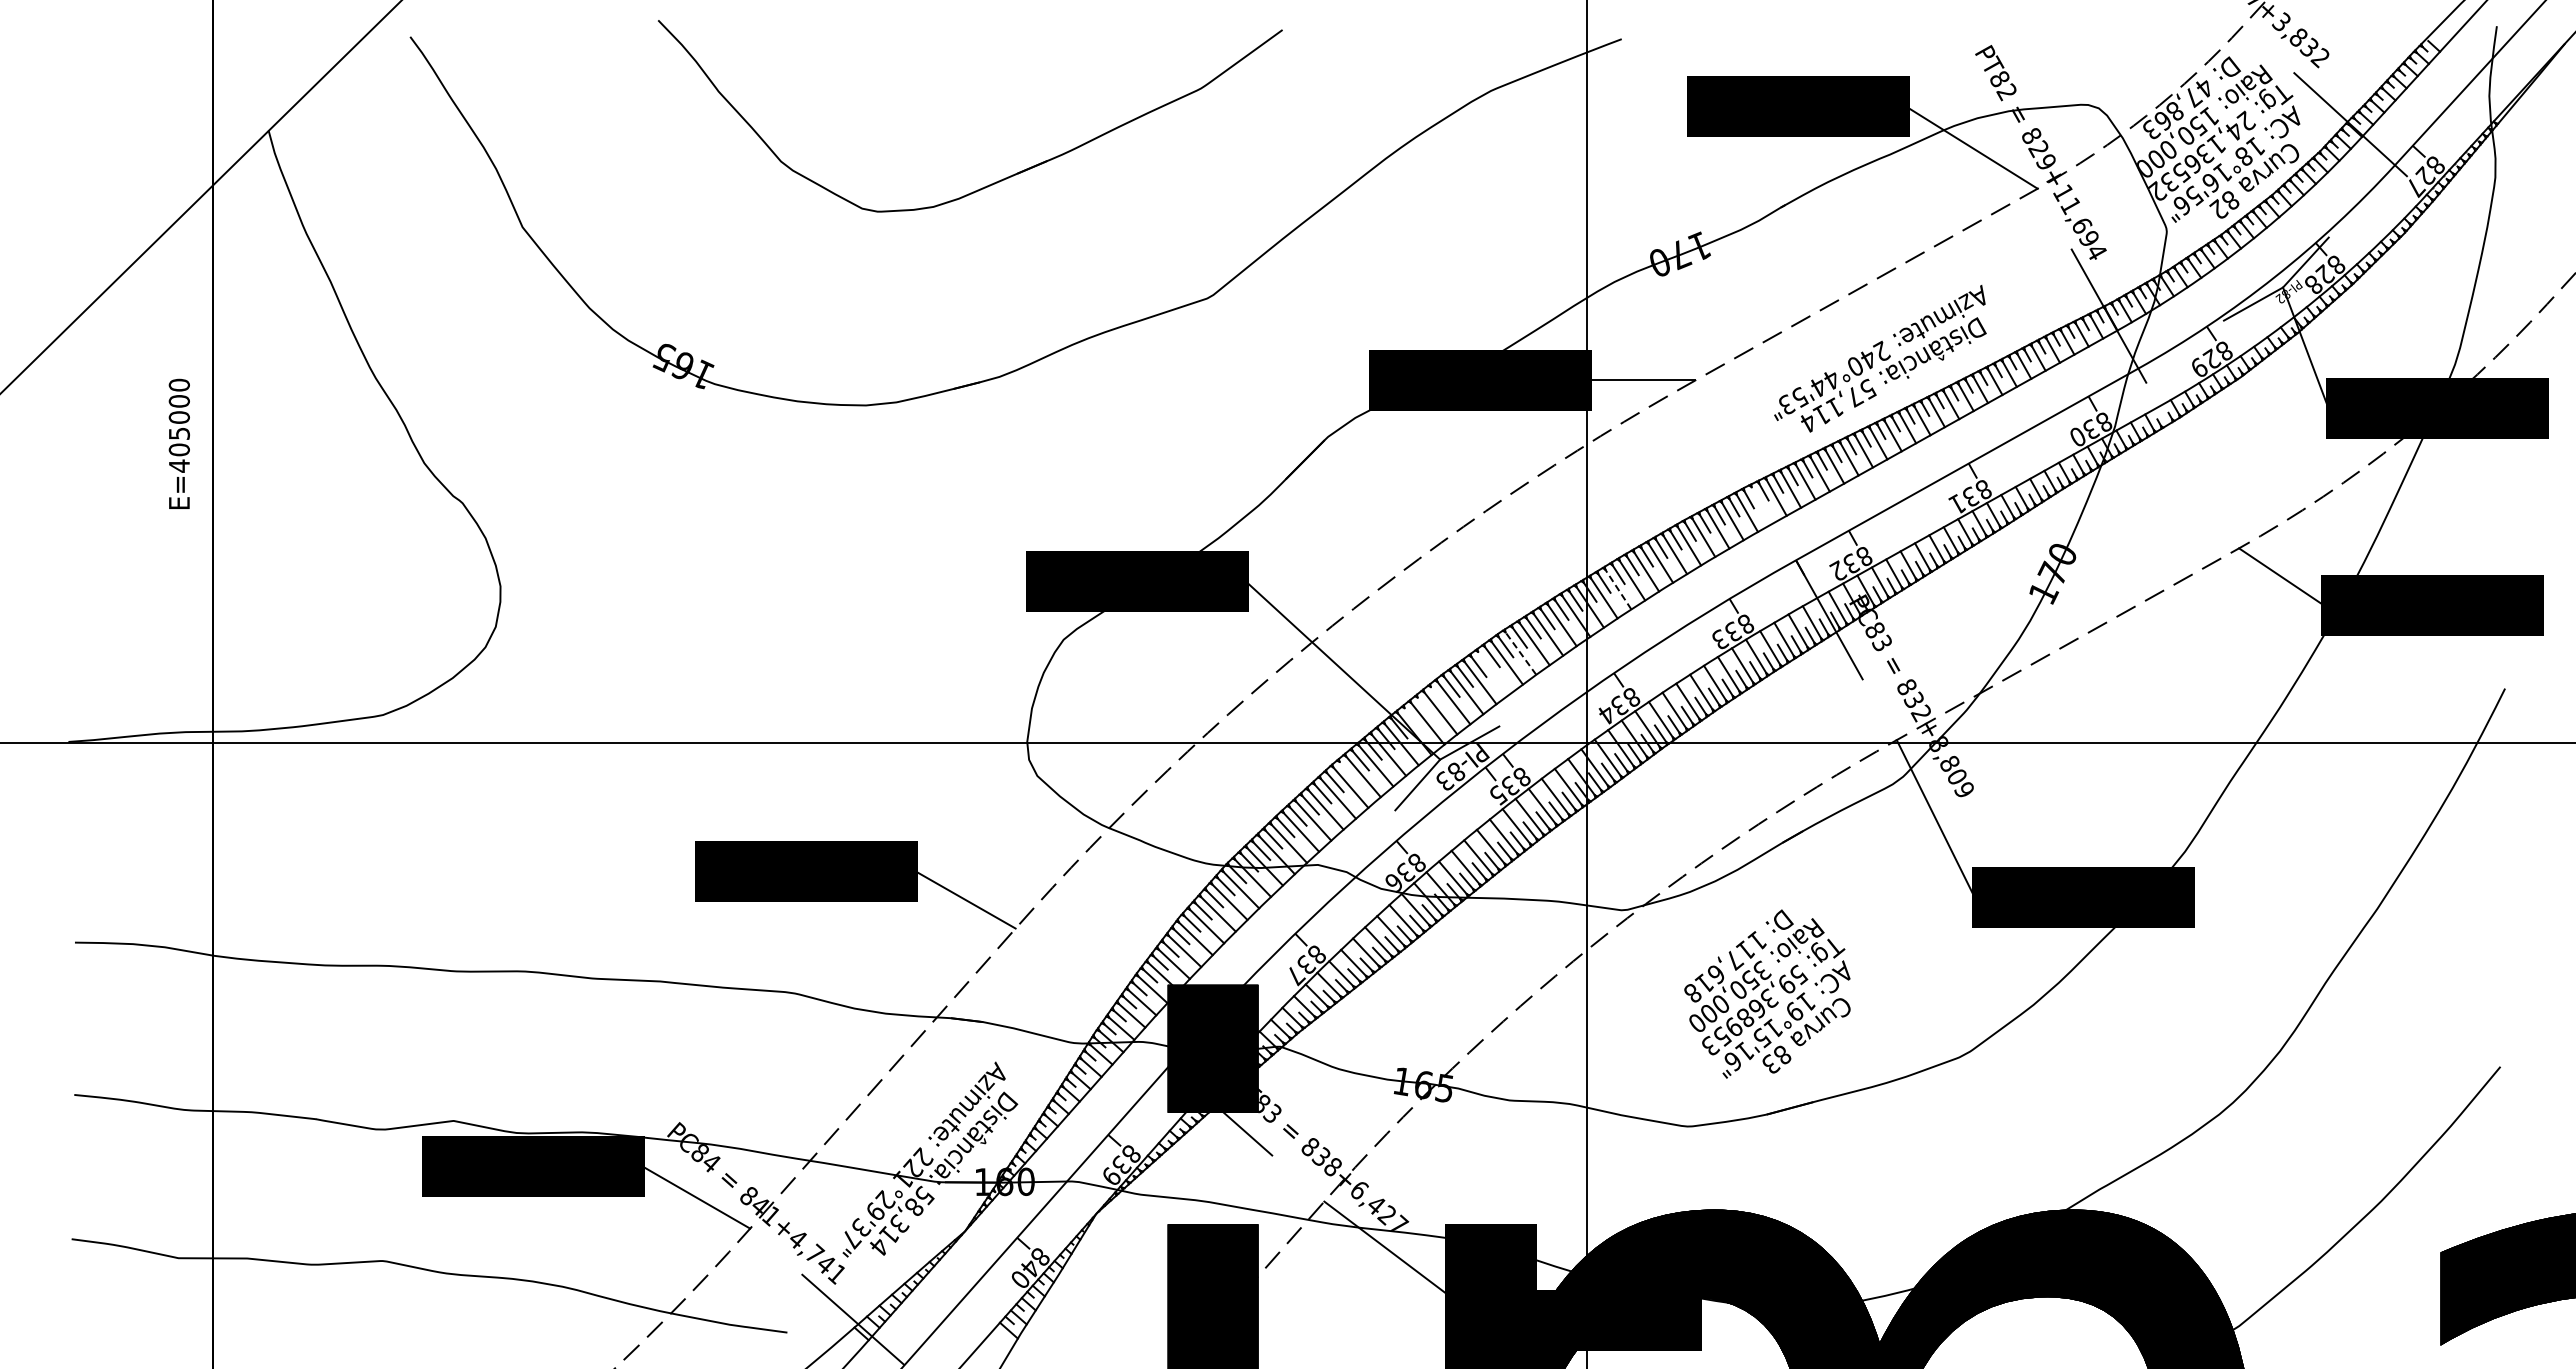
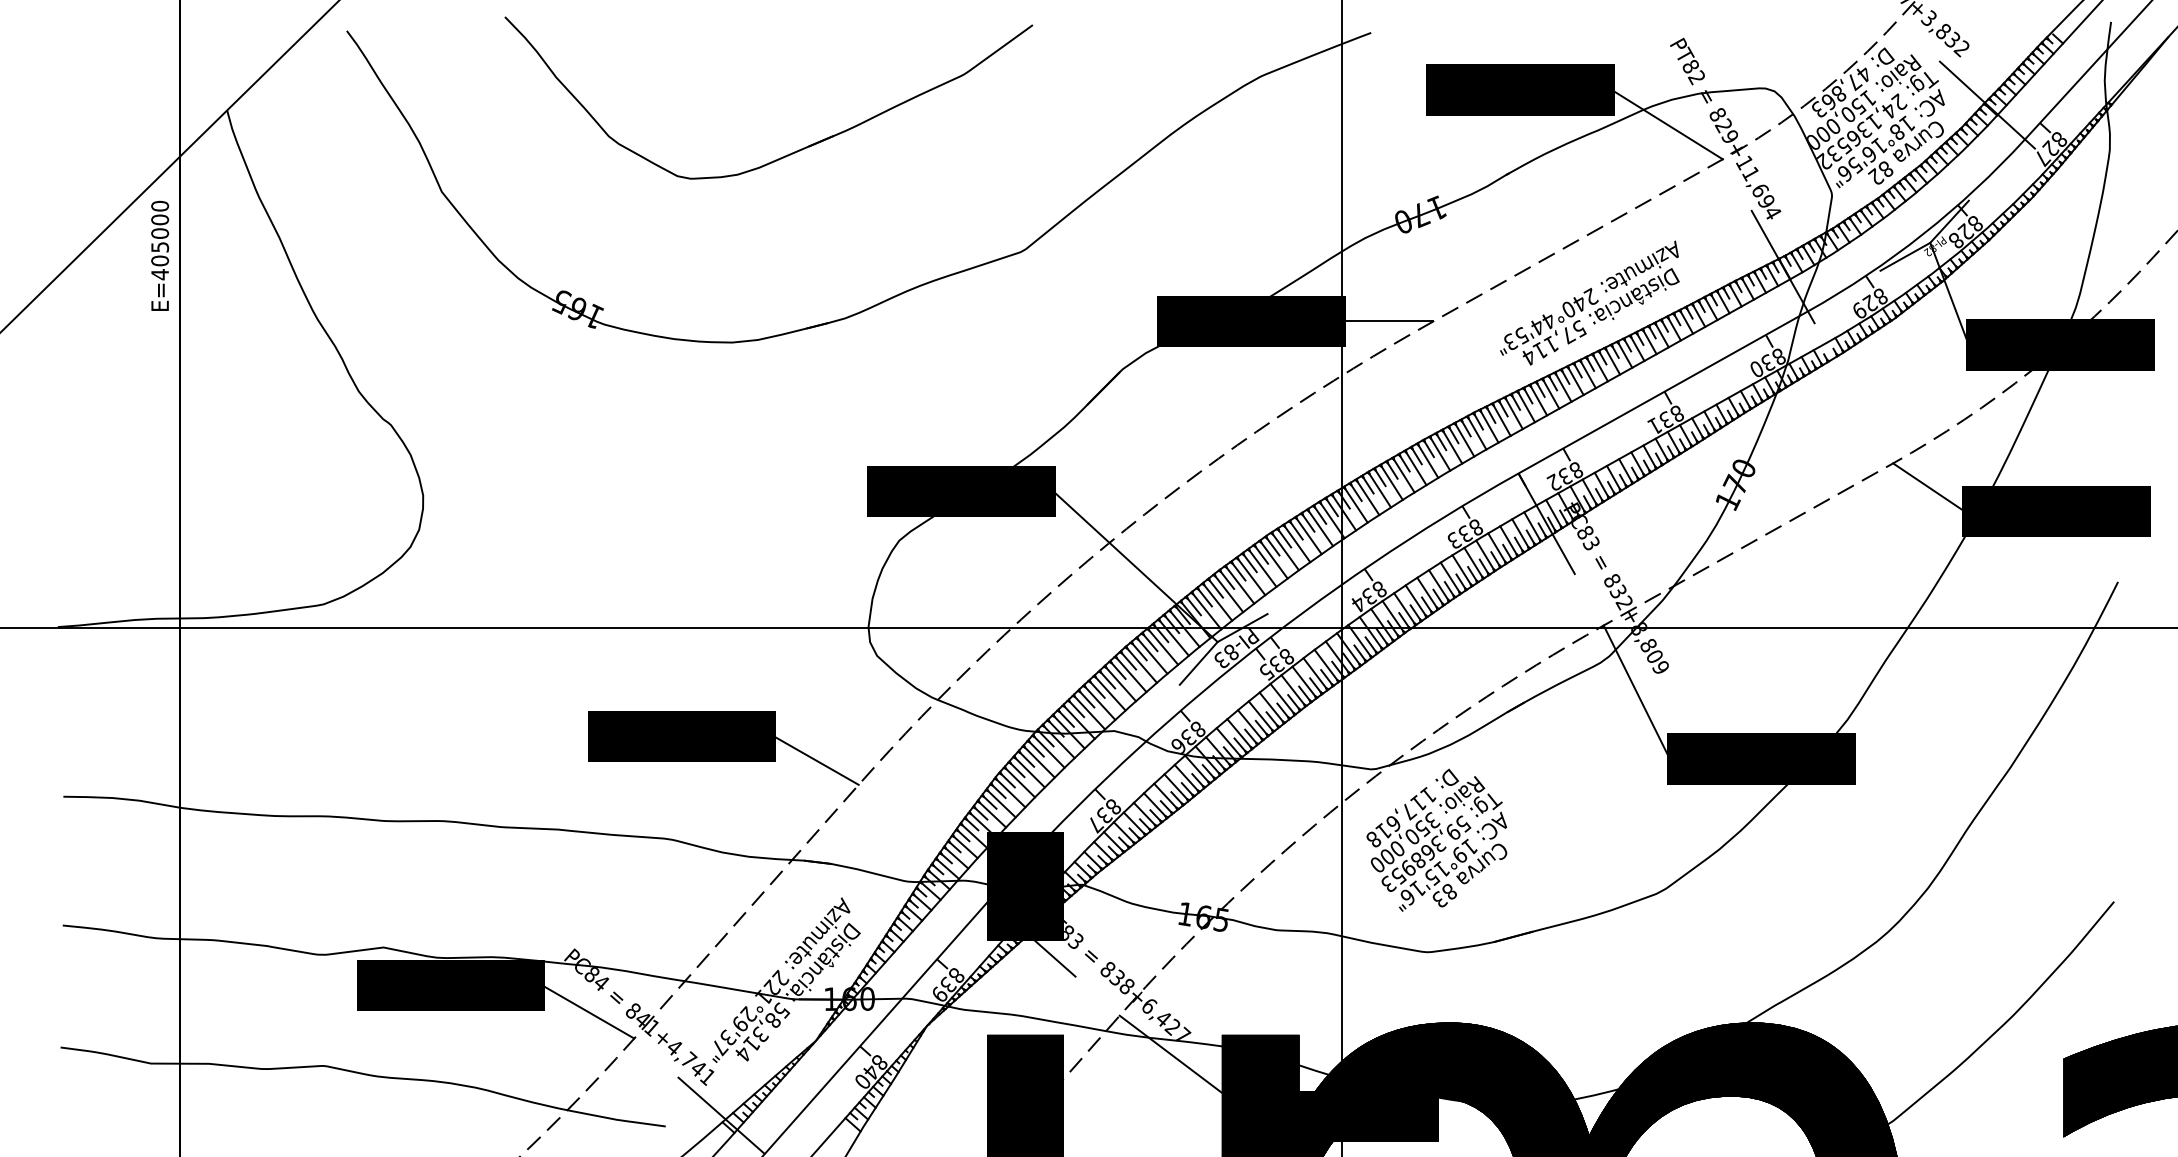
part: (998, 180) -> (792, 152), moved
text: (178, 443) -> (159, 255), moved
line: (1761, 505) -> (1489, 427), added
line: (1618, 589) -> (1368, 498), dashed -> solid
line: (1520, 653) -> (1285, 552), dashed -> solid
line: (1493, 672) -> (1262, 568), added
line: (1438, 697) -> (1216, 589), added
line: (1425, 707) -> (1205, 597), added
line: (1412, 717) -> (1194, 606), added
line: (1347, 771) -> (1139, 652), added
text: (1767, 993) -> (1436, 839), moved

